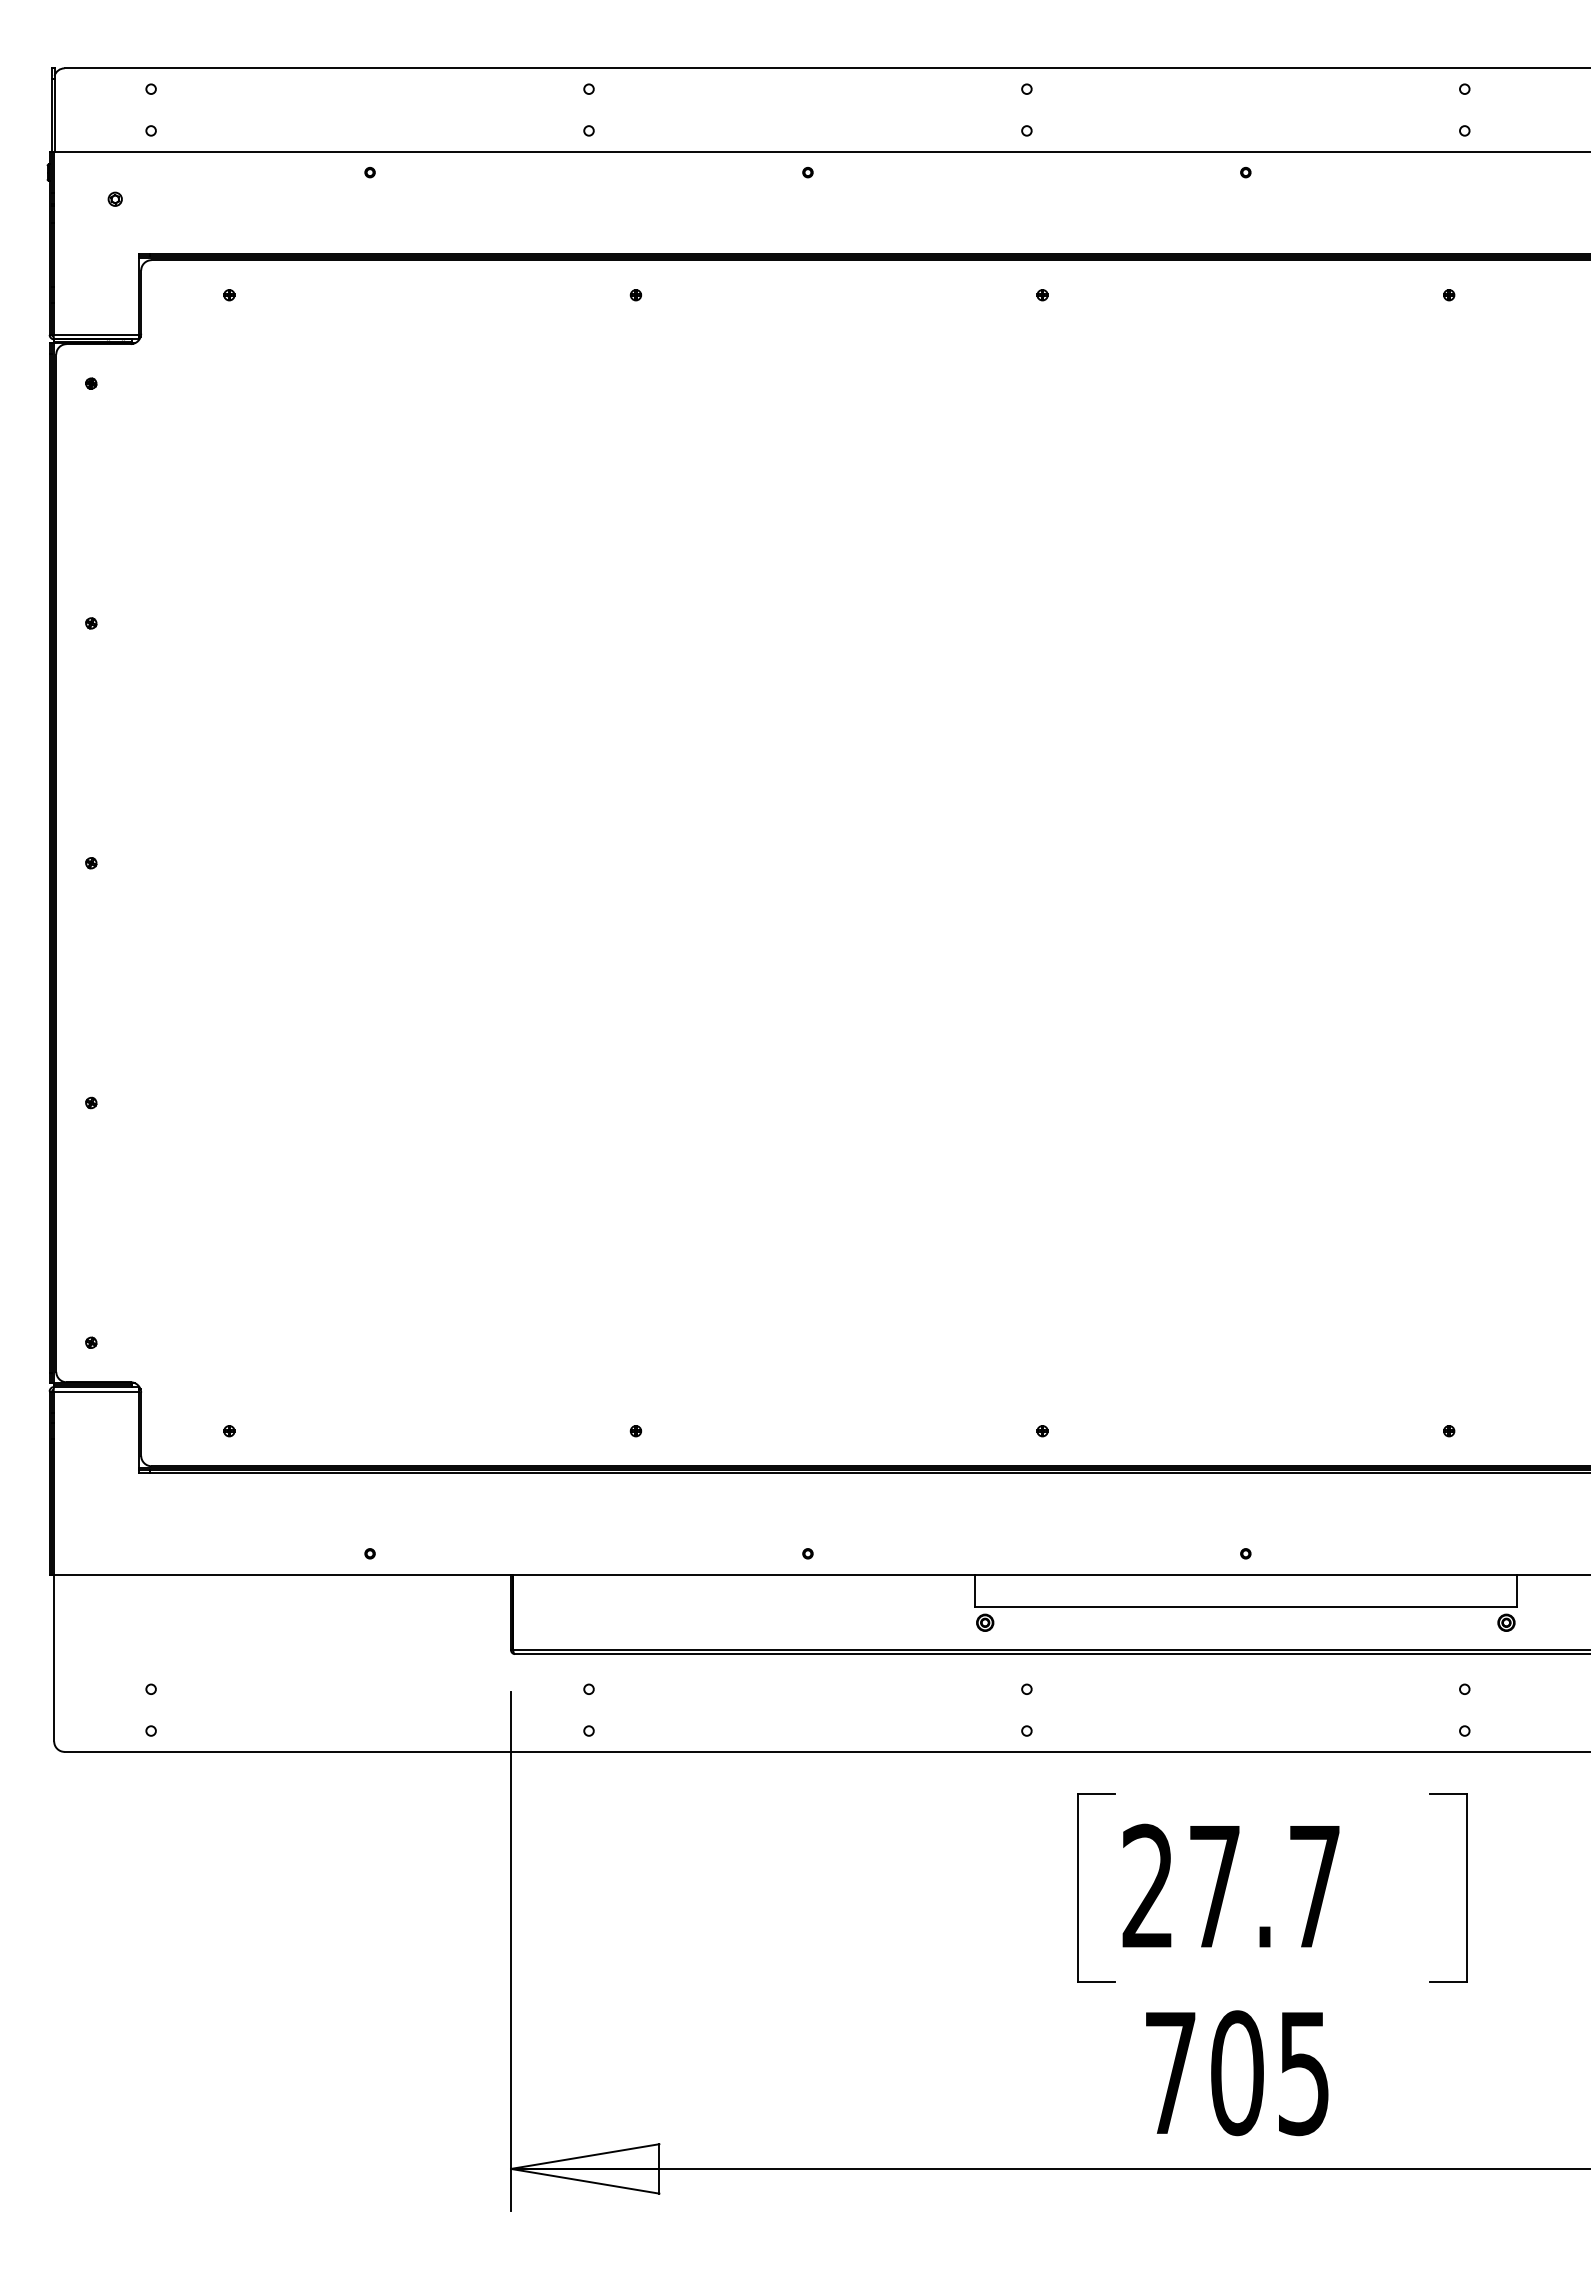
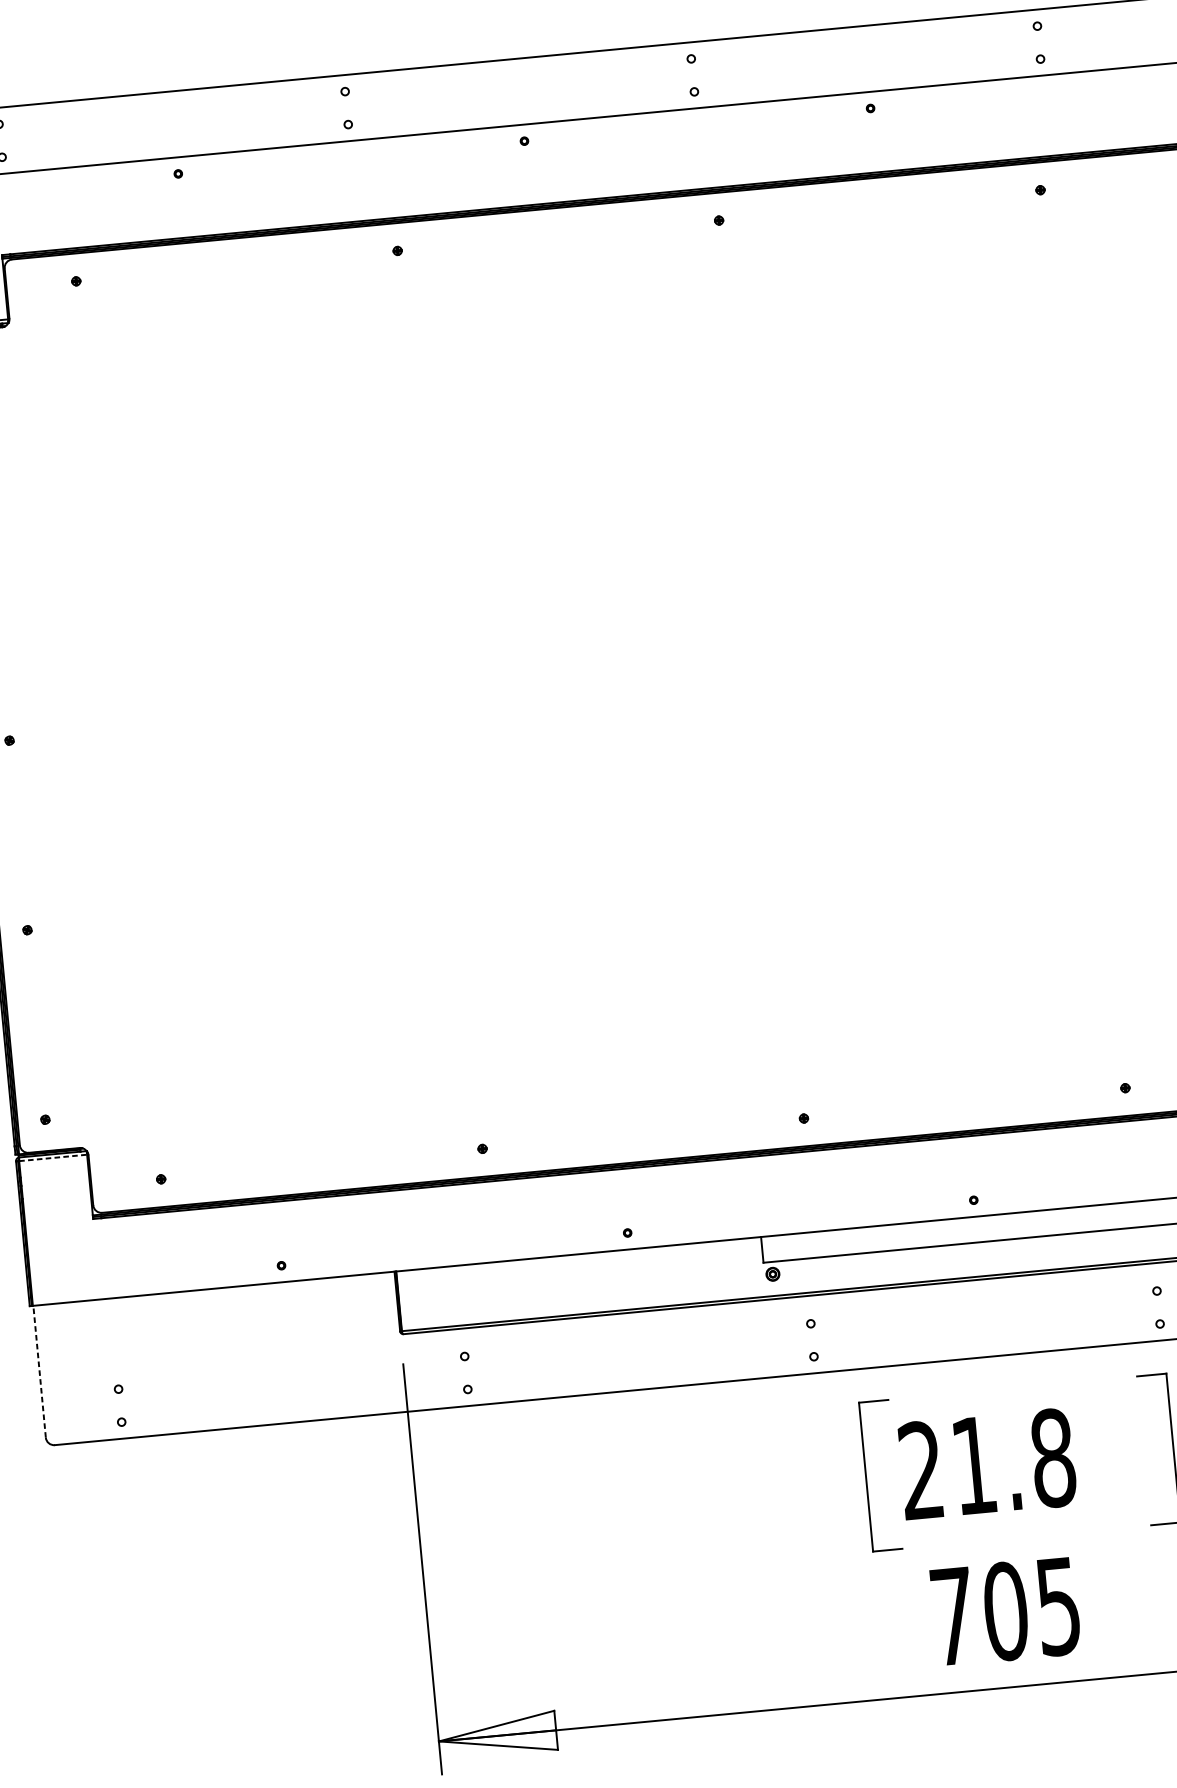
line: (96, 1391) -> (53, 1157), solid -> dashed
line: (54, 1657) -> (39, 1371), solid -> dashed
text: (1265, 1886) -> (1014, 1461), 27.7 -> 21.8

